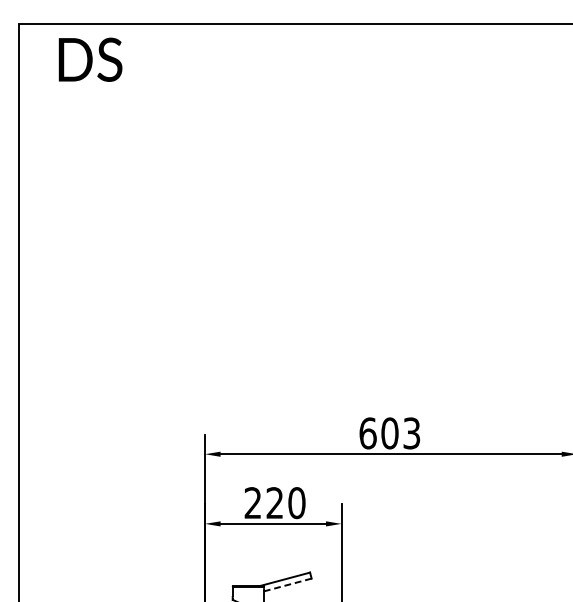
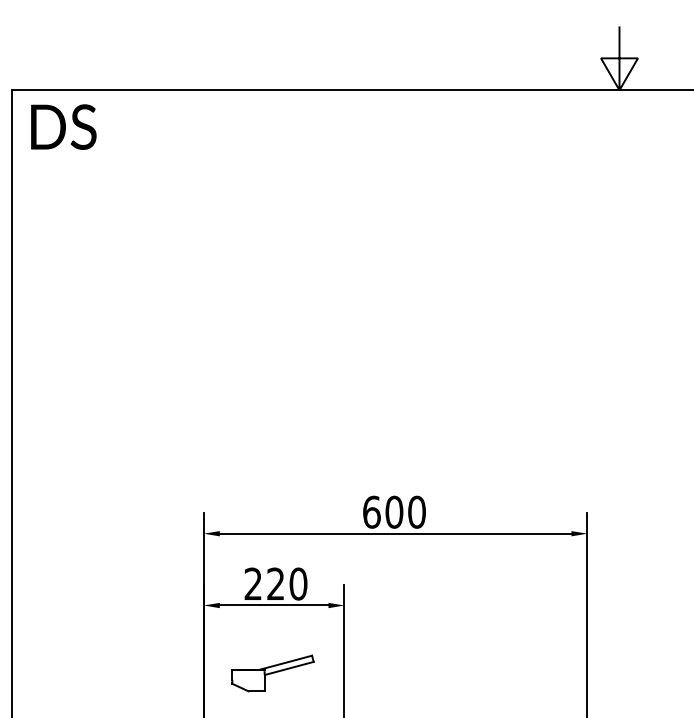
text: (90, 59) -> (63, 126), moved
text: (411, 432) -> (416, 511), 603 -> 600
line: (287, 584) -> (288, 668), dashed -> solid

